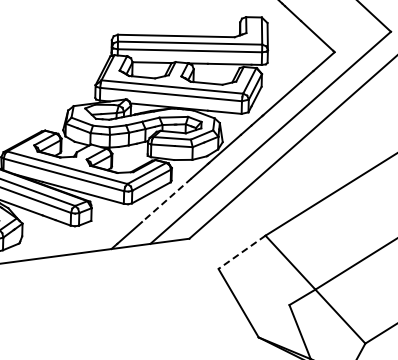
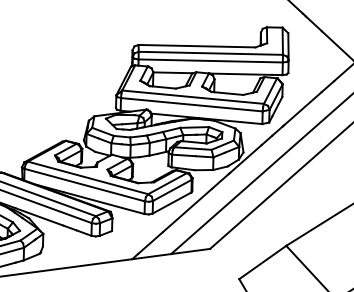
line: (166, 200) -> (187, 210), dashed -> solid
line: (242, 252) -> (263, 262), dashed -> solid

